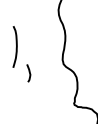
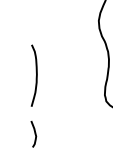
curve: (28, 72) -> (33, 132), moved

